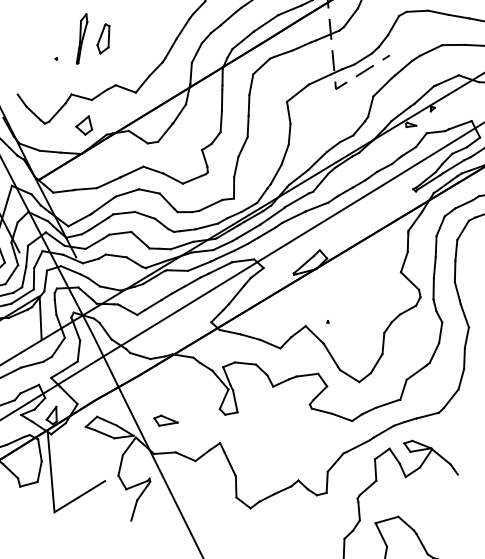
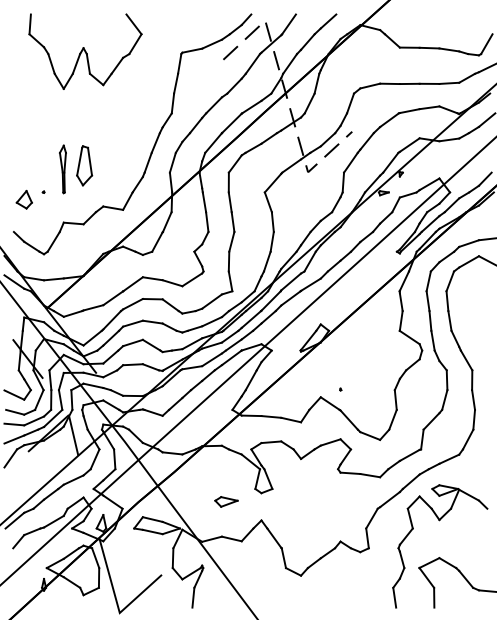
part: (104, 38) -> (84, 165), size x1.4
part: (83, 124) -> (23, 199), moved
part: (165, 421) -> (226, 501), moved

